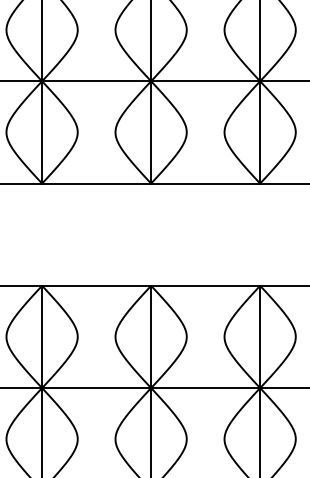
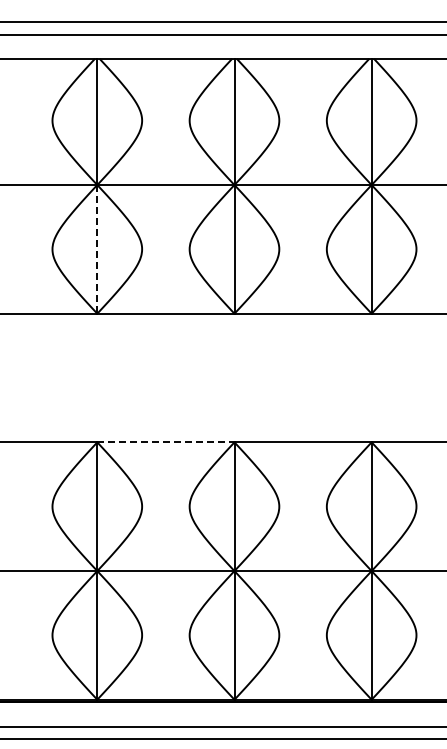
line: (42, 132) -> (97, 249), solid -> dashed
line: (96, 285) -> (165, 442), solid -> dashed

